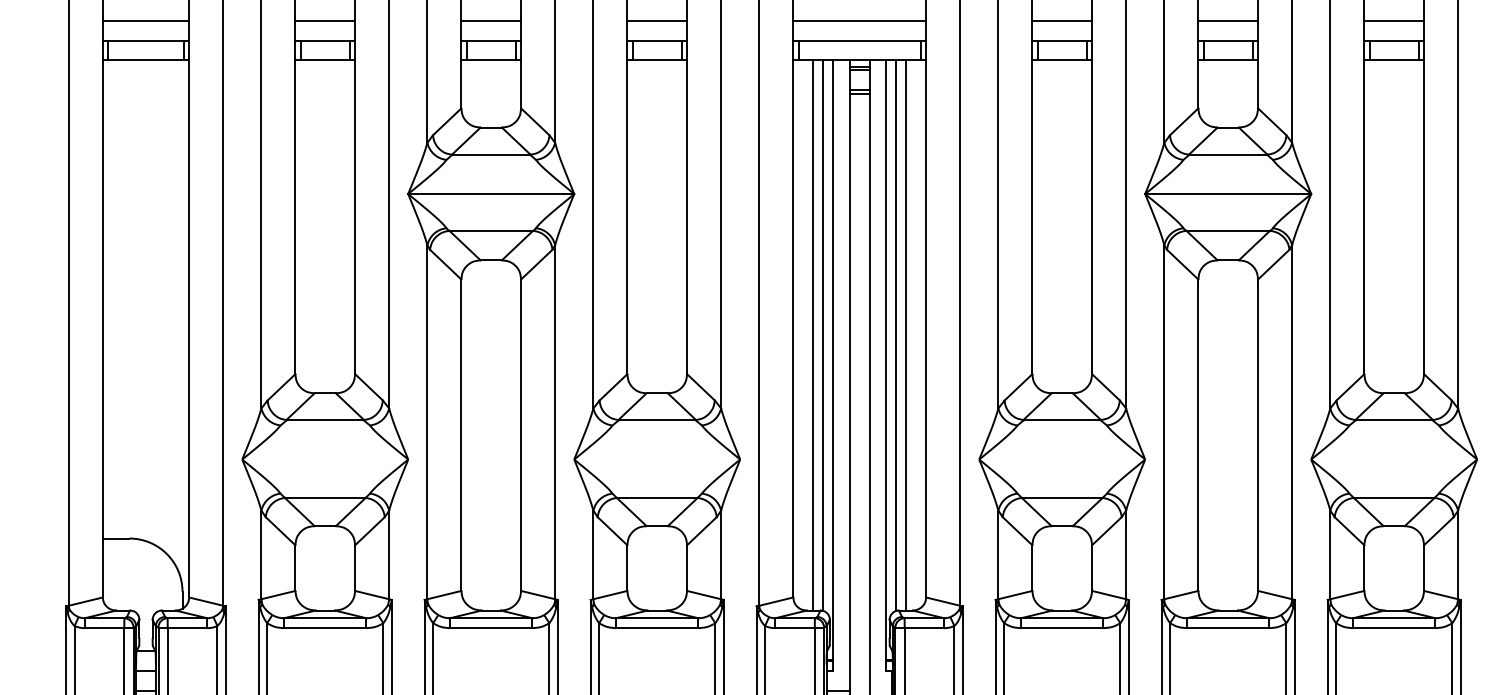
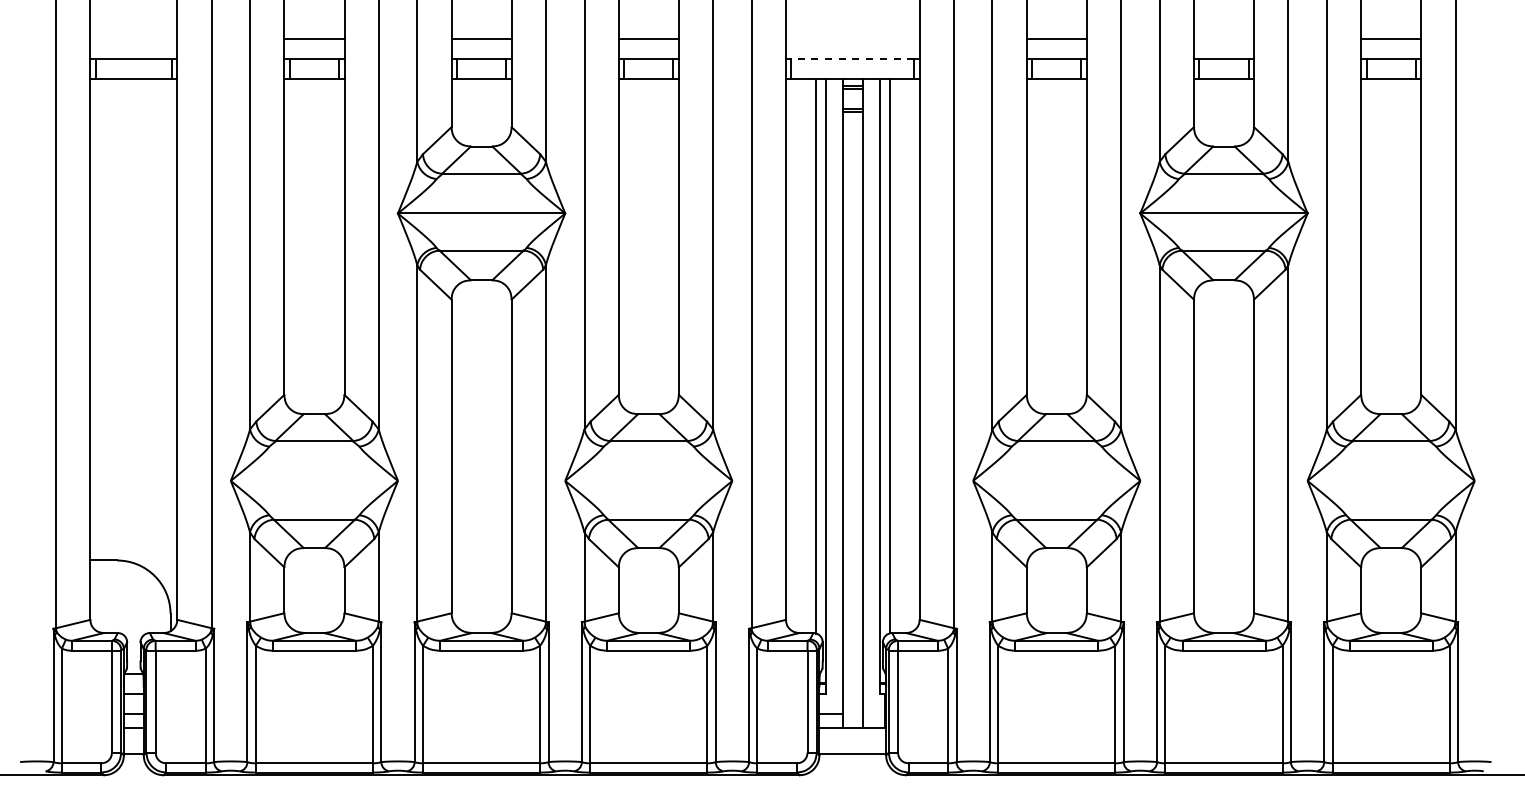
line: (145, 20) -> (133, 38), removed
line: (859, 20) -> (852, 38), removed
line: (1227, 20) -> (1223, 38), removed
line: (859, 40) -> (852, 58), solid -> dashed
line: (812, 335) -> (805, 355), removed
line: (906, 335) -> (899, 355), removed

